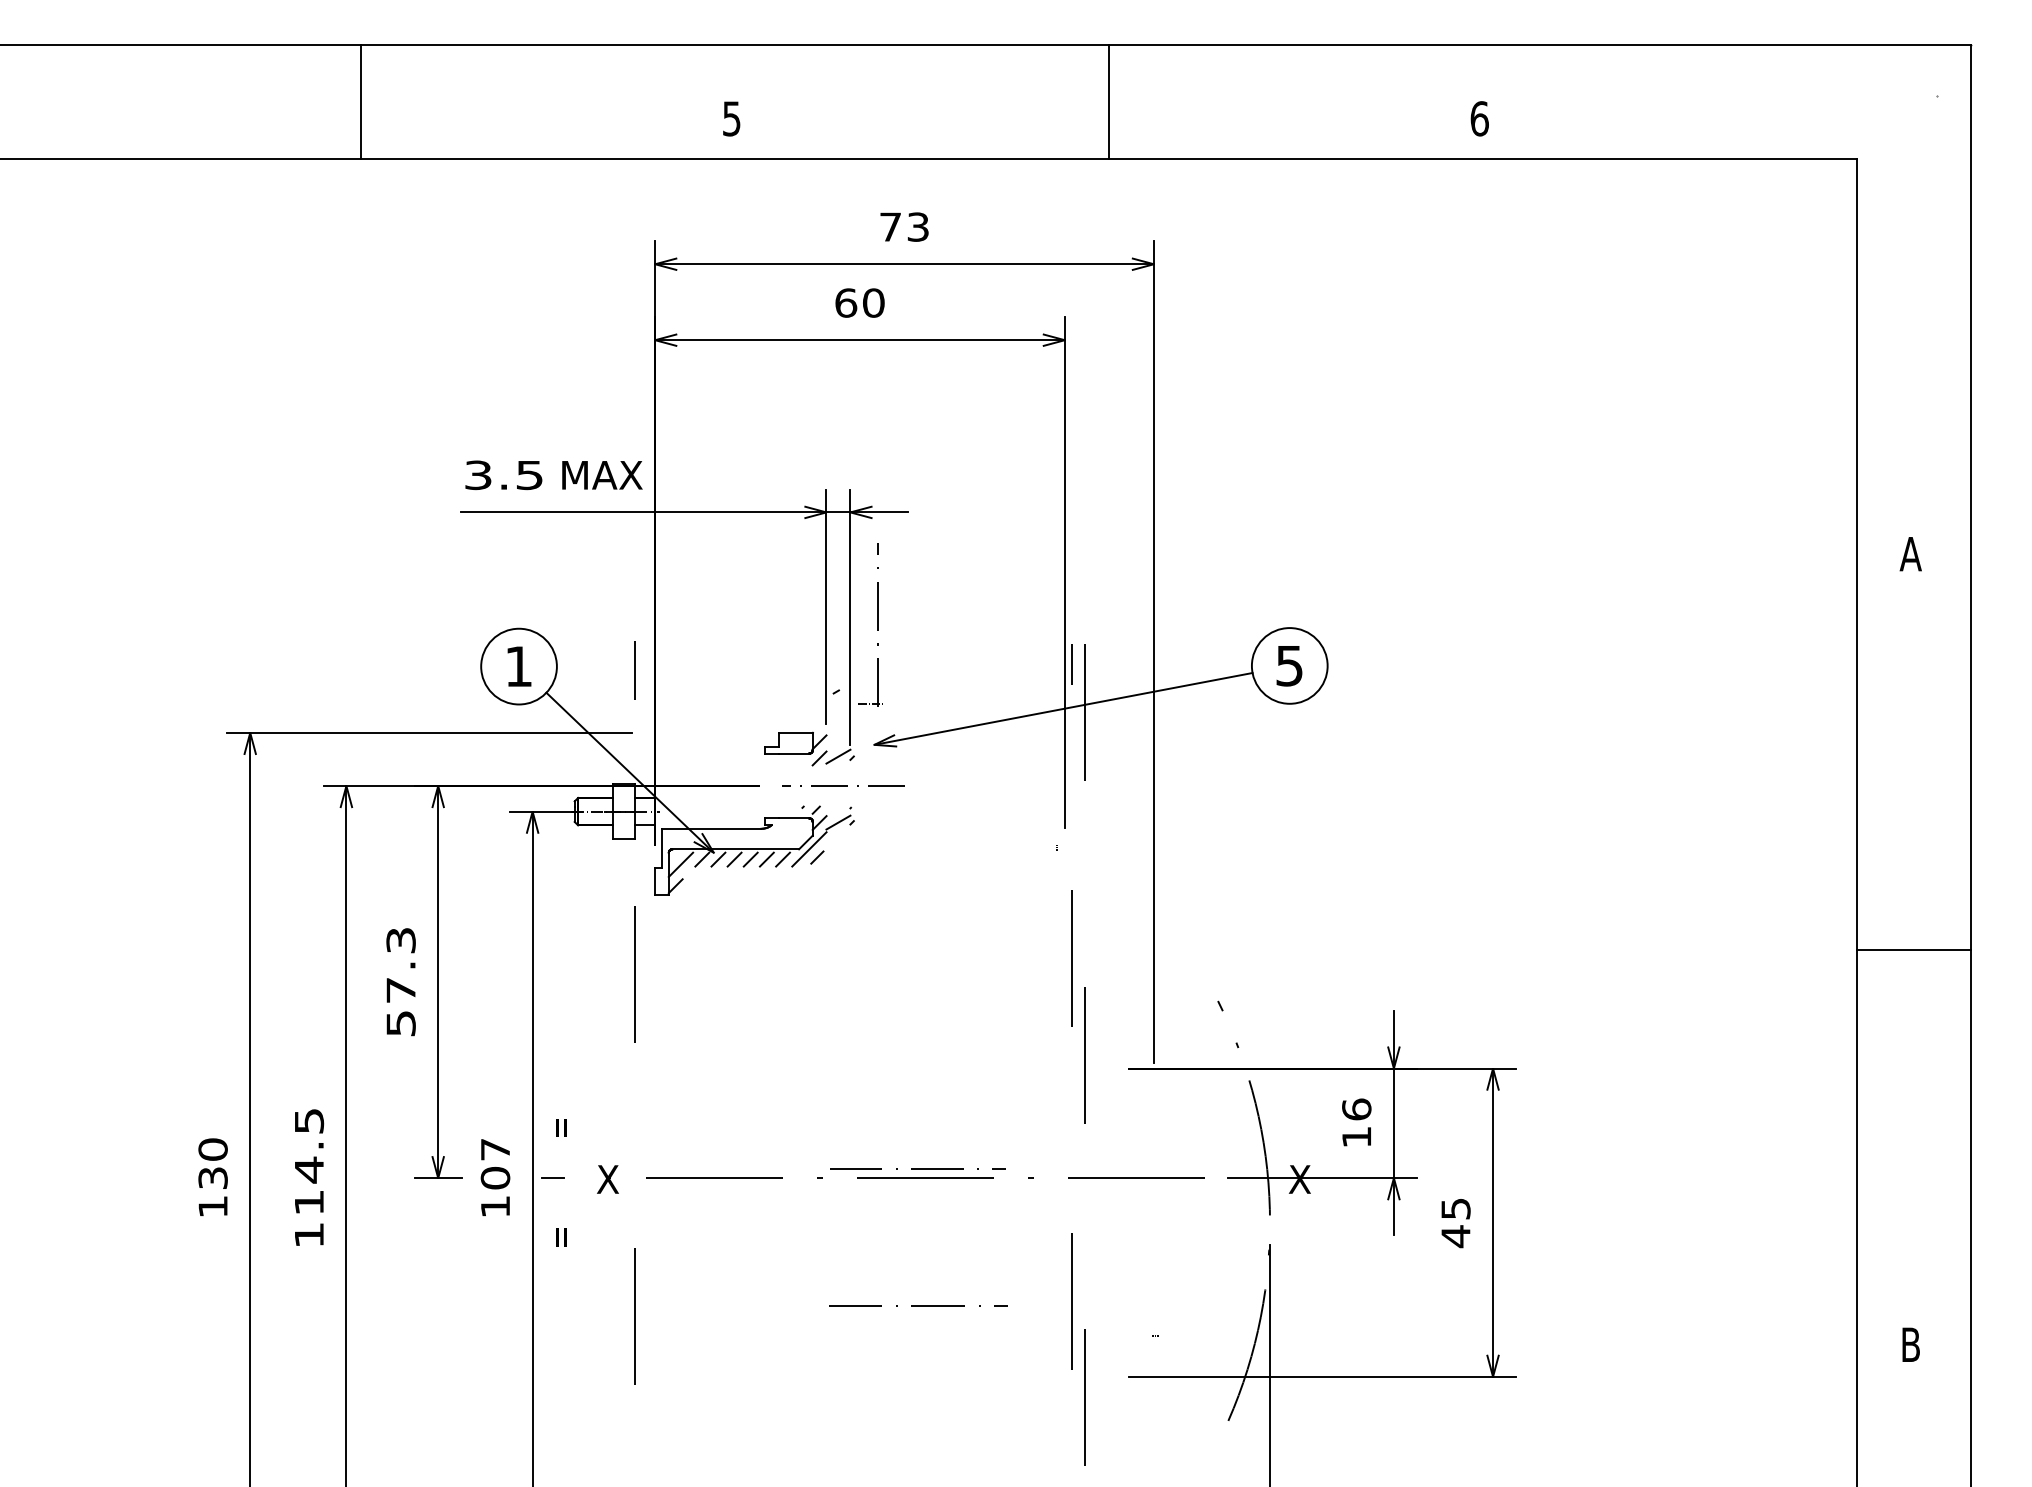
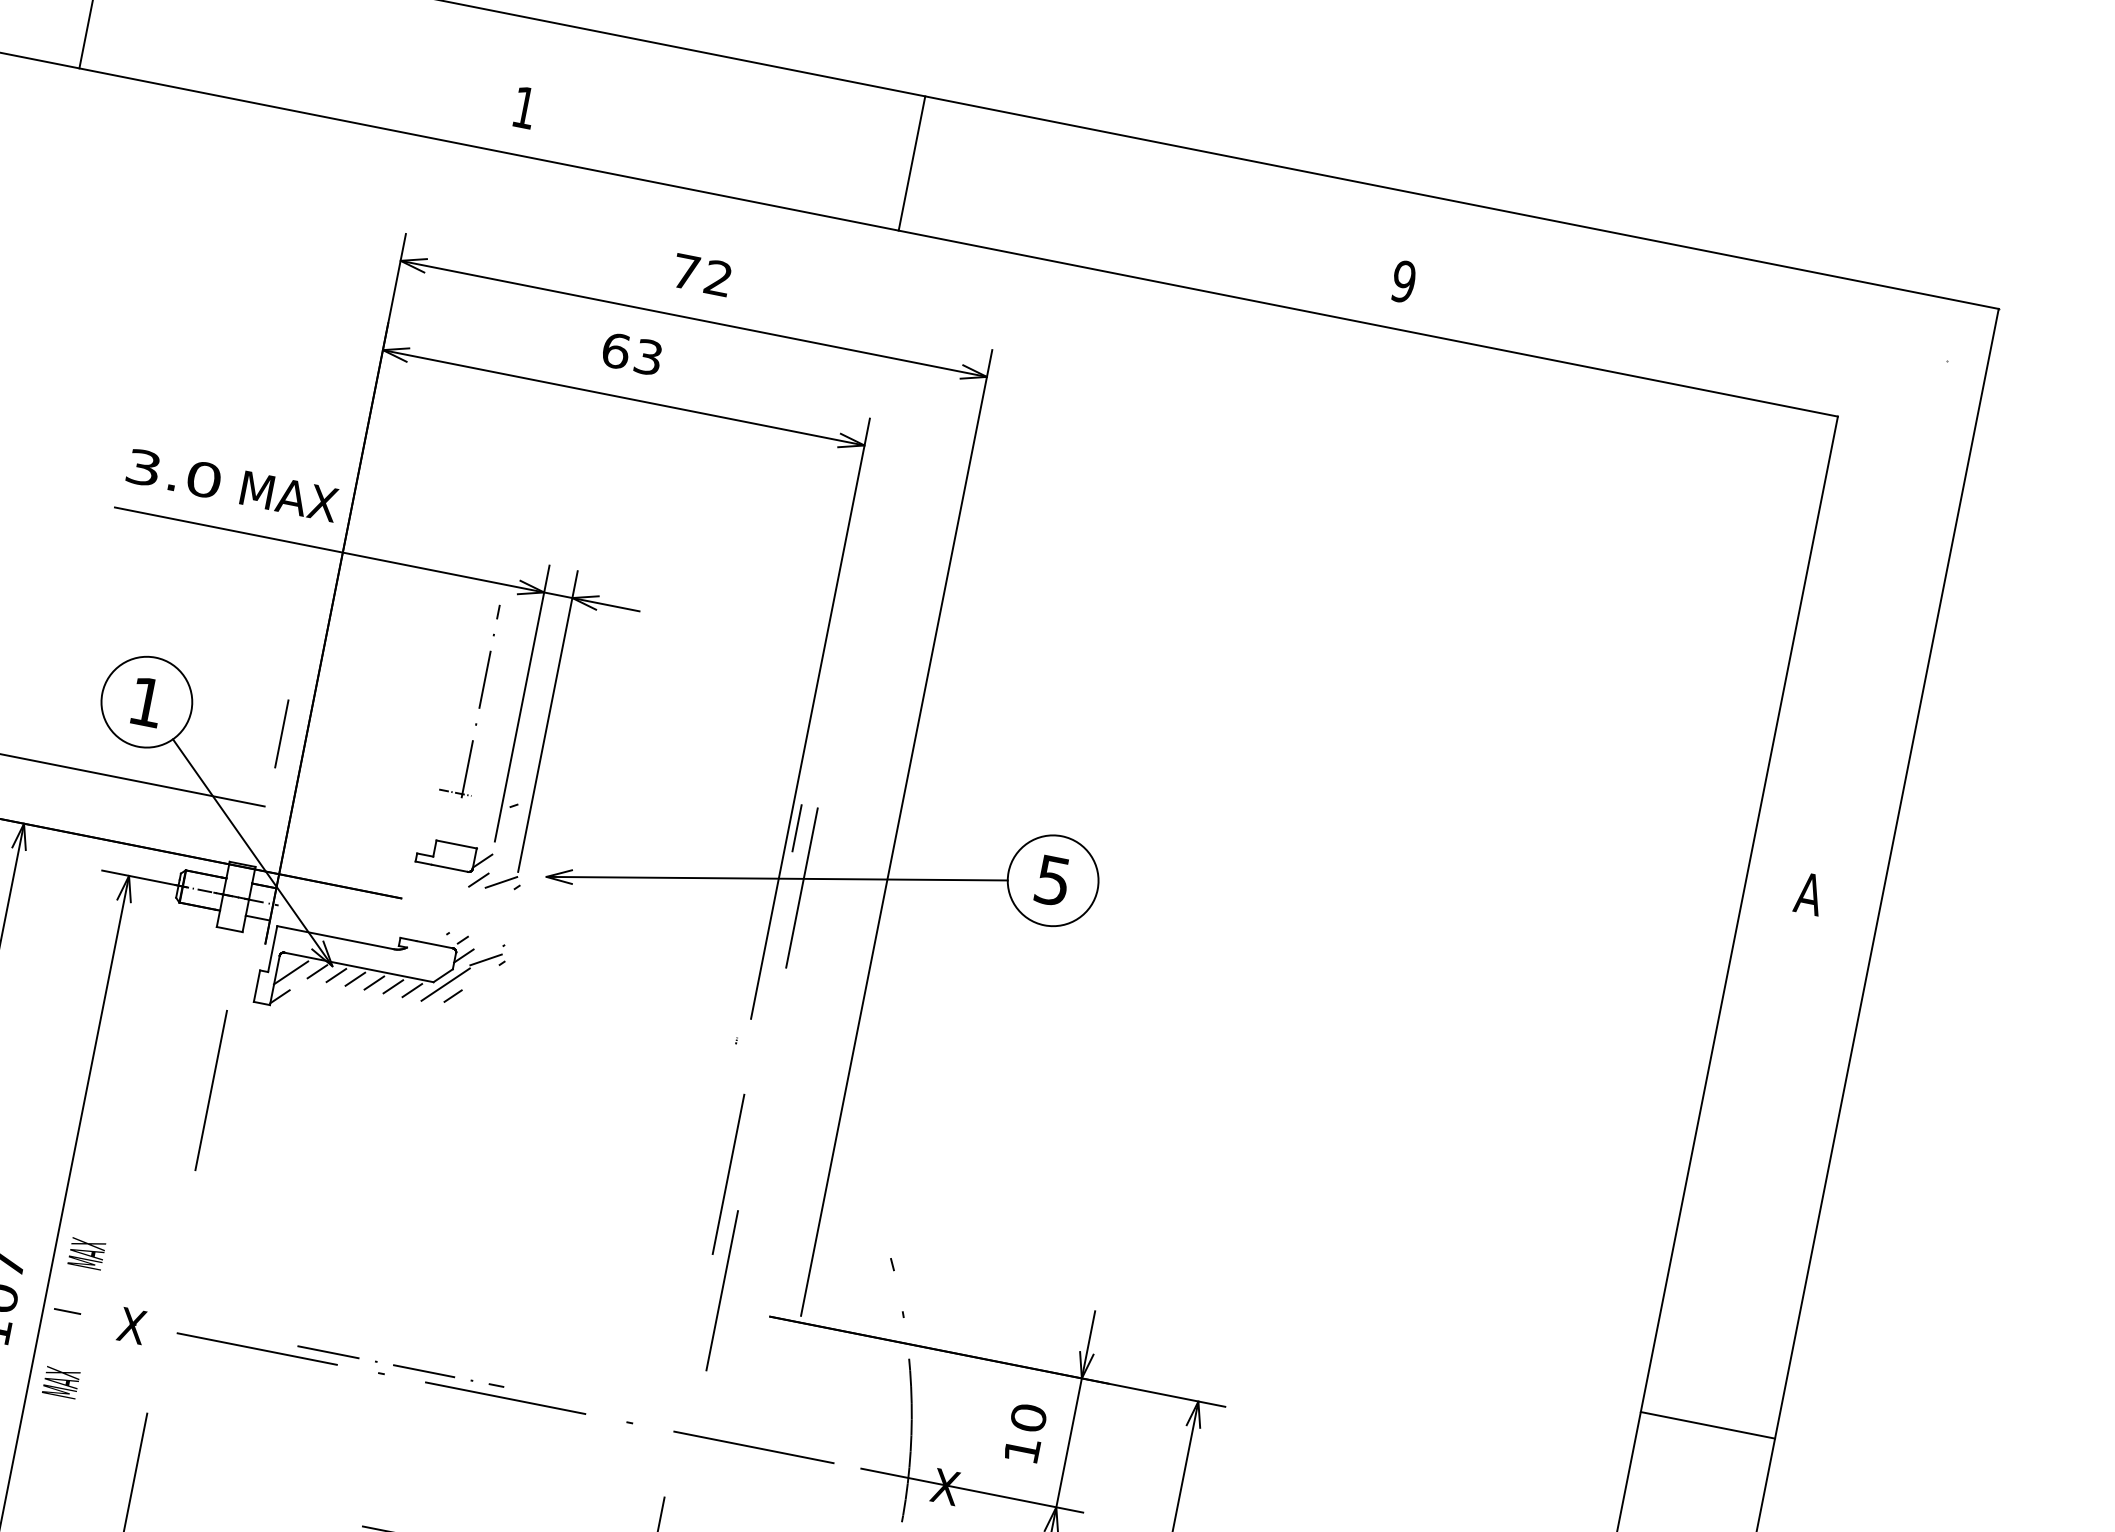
line: (1108, 101) -> (911, 163), moved
text: (731, 118) -> (524, 107), 5 -> 1
text: (1479, 118) -> (1403, 281), 6 -> 9
text: (917, 226) -> (717, 277), 73 -> 72
text: (873, 302) -> (648, 356), 60 -> 63
text: (529, 475) -> (203, 479), 3.5 -> 3.0
part: (877, 624) -> (480, 700), moved
line: (843, 785) -> (500, 917), removed
line: (1913, 949) -> (1707, 1425), moved
text: (1356, 1109) -> (1028, 1417), 16 -> 10
text: (559, 1127) -> (87, 1253), = -> MAX
line: (917, 1168) -> (400, 1365), moved
text: (559, 1236) -> (61, 1381), = -> MAX

